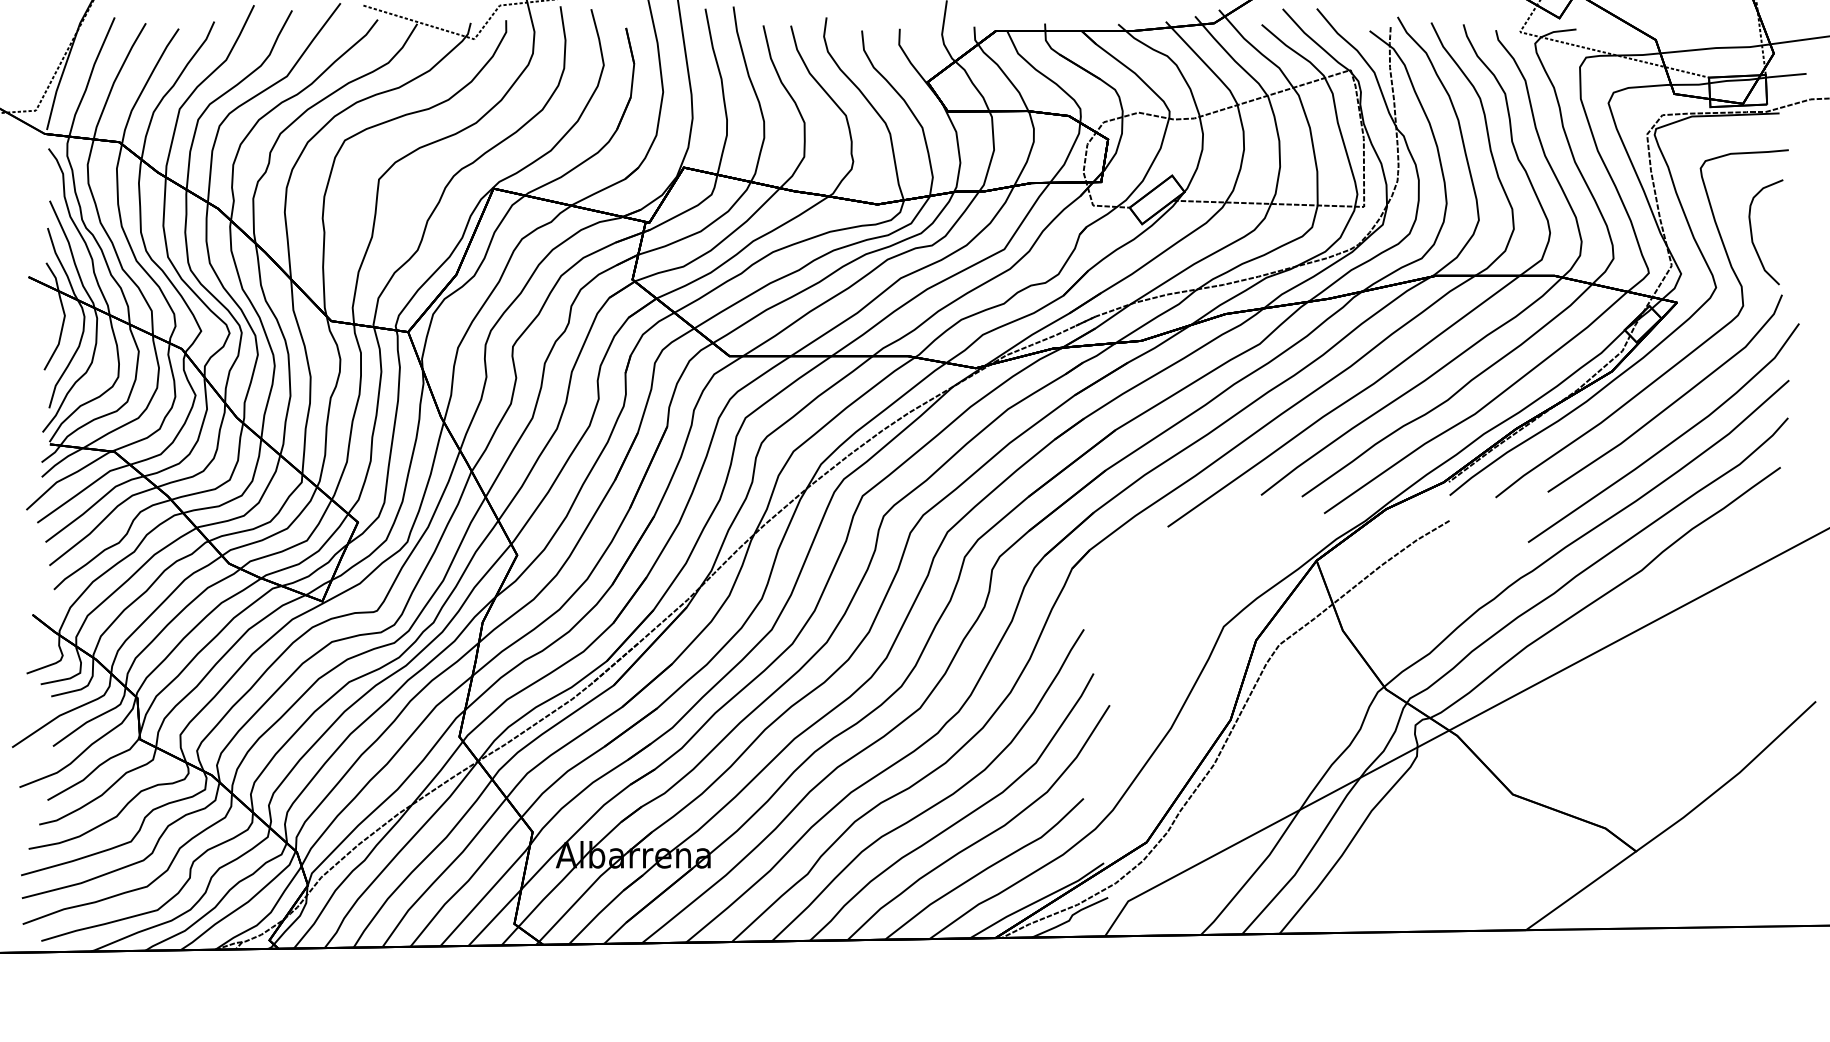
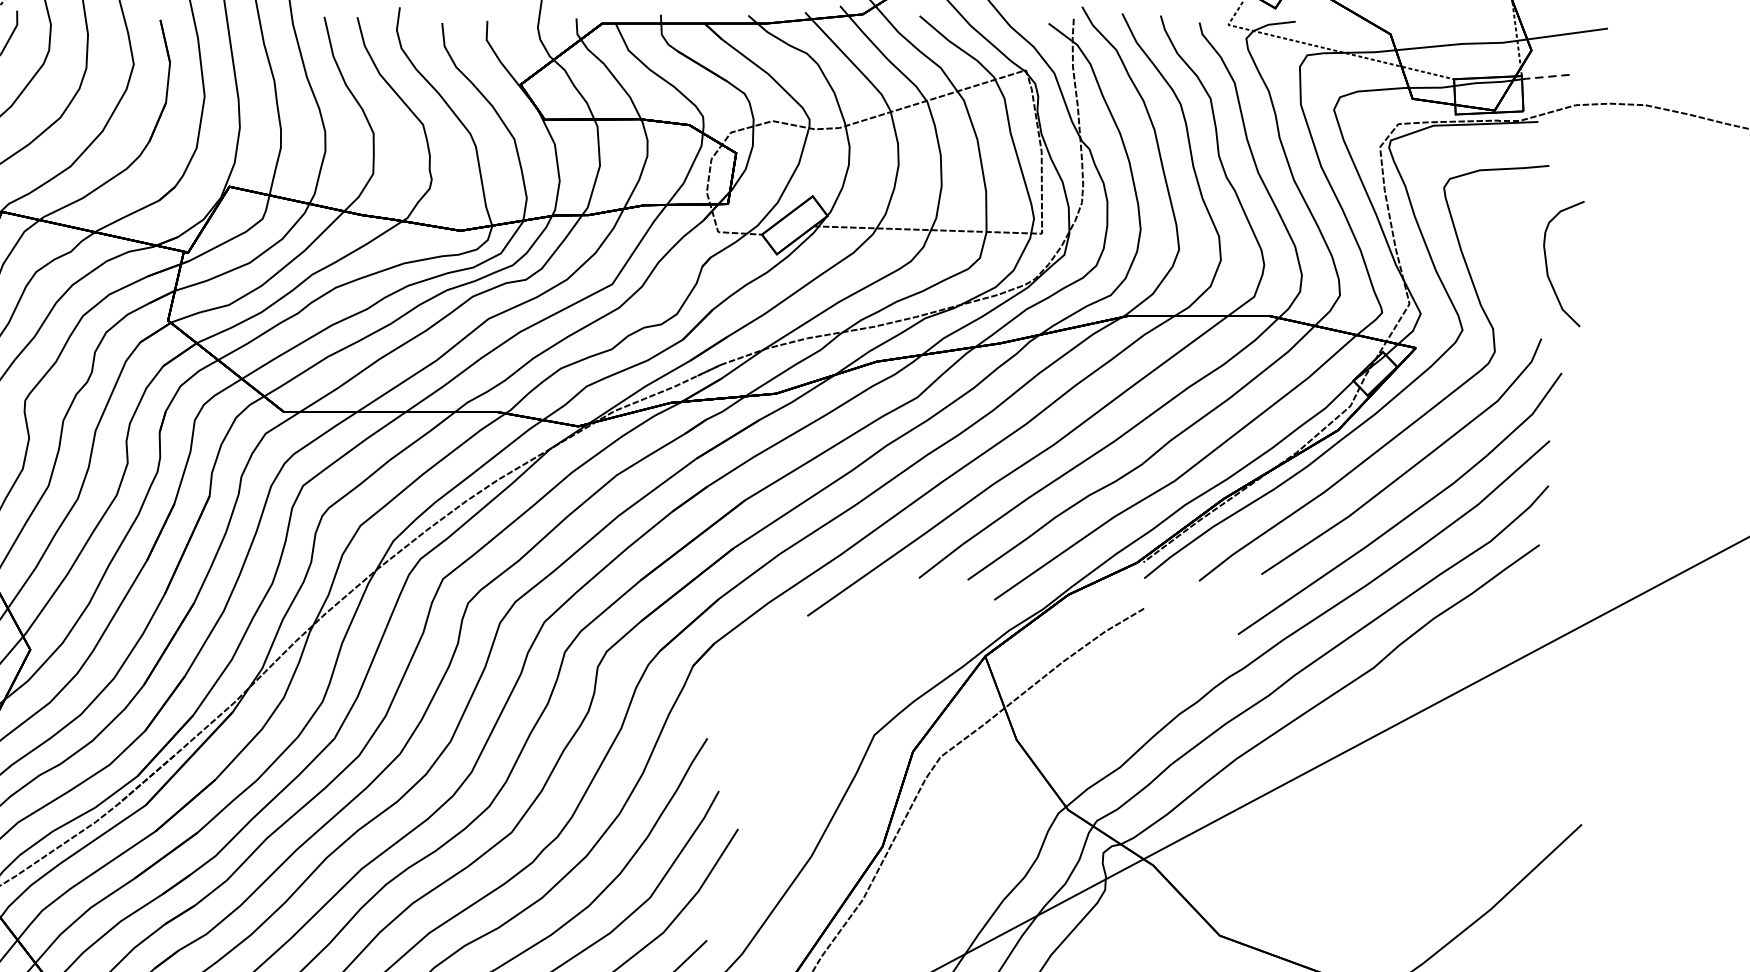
line: (1786, 75) -> (1546, 76), solid -> dashed
curve: (1752, 232) -> (1547, 264), moved

